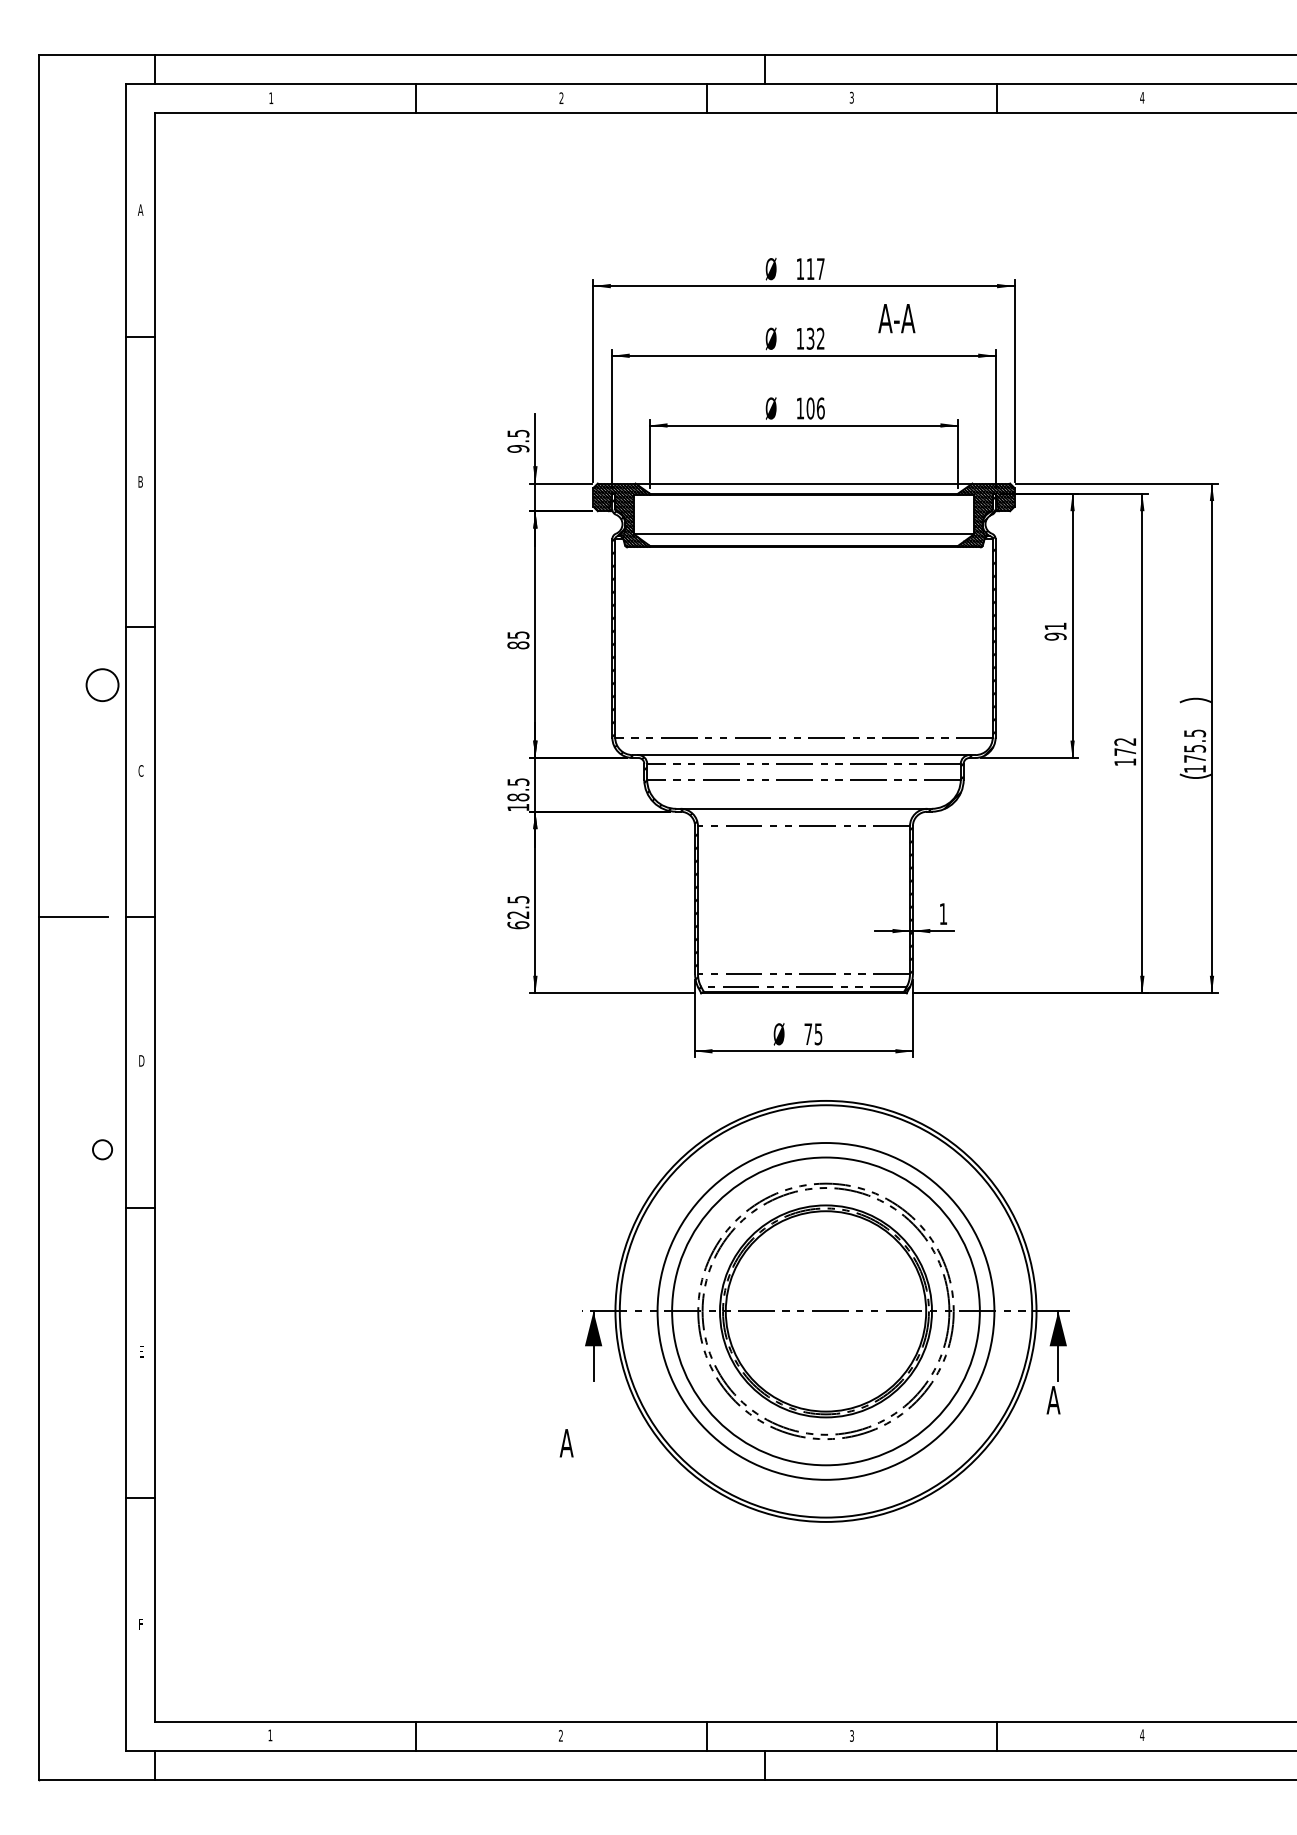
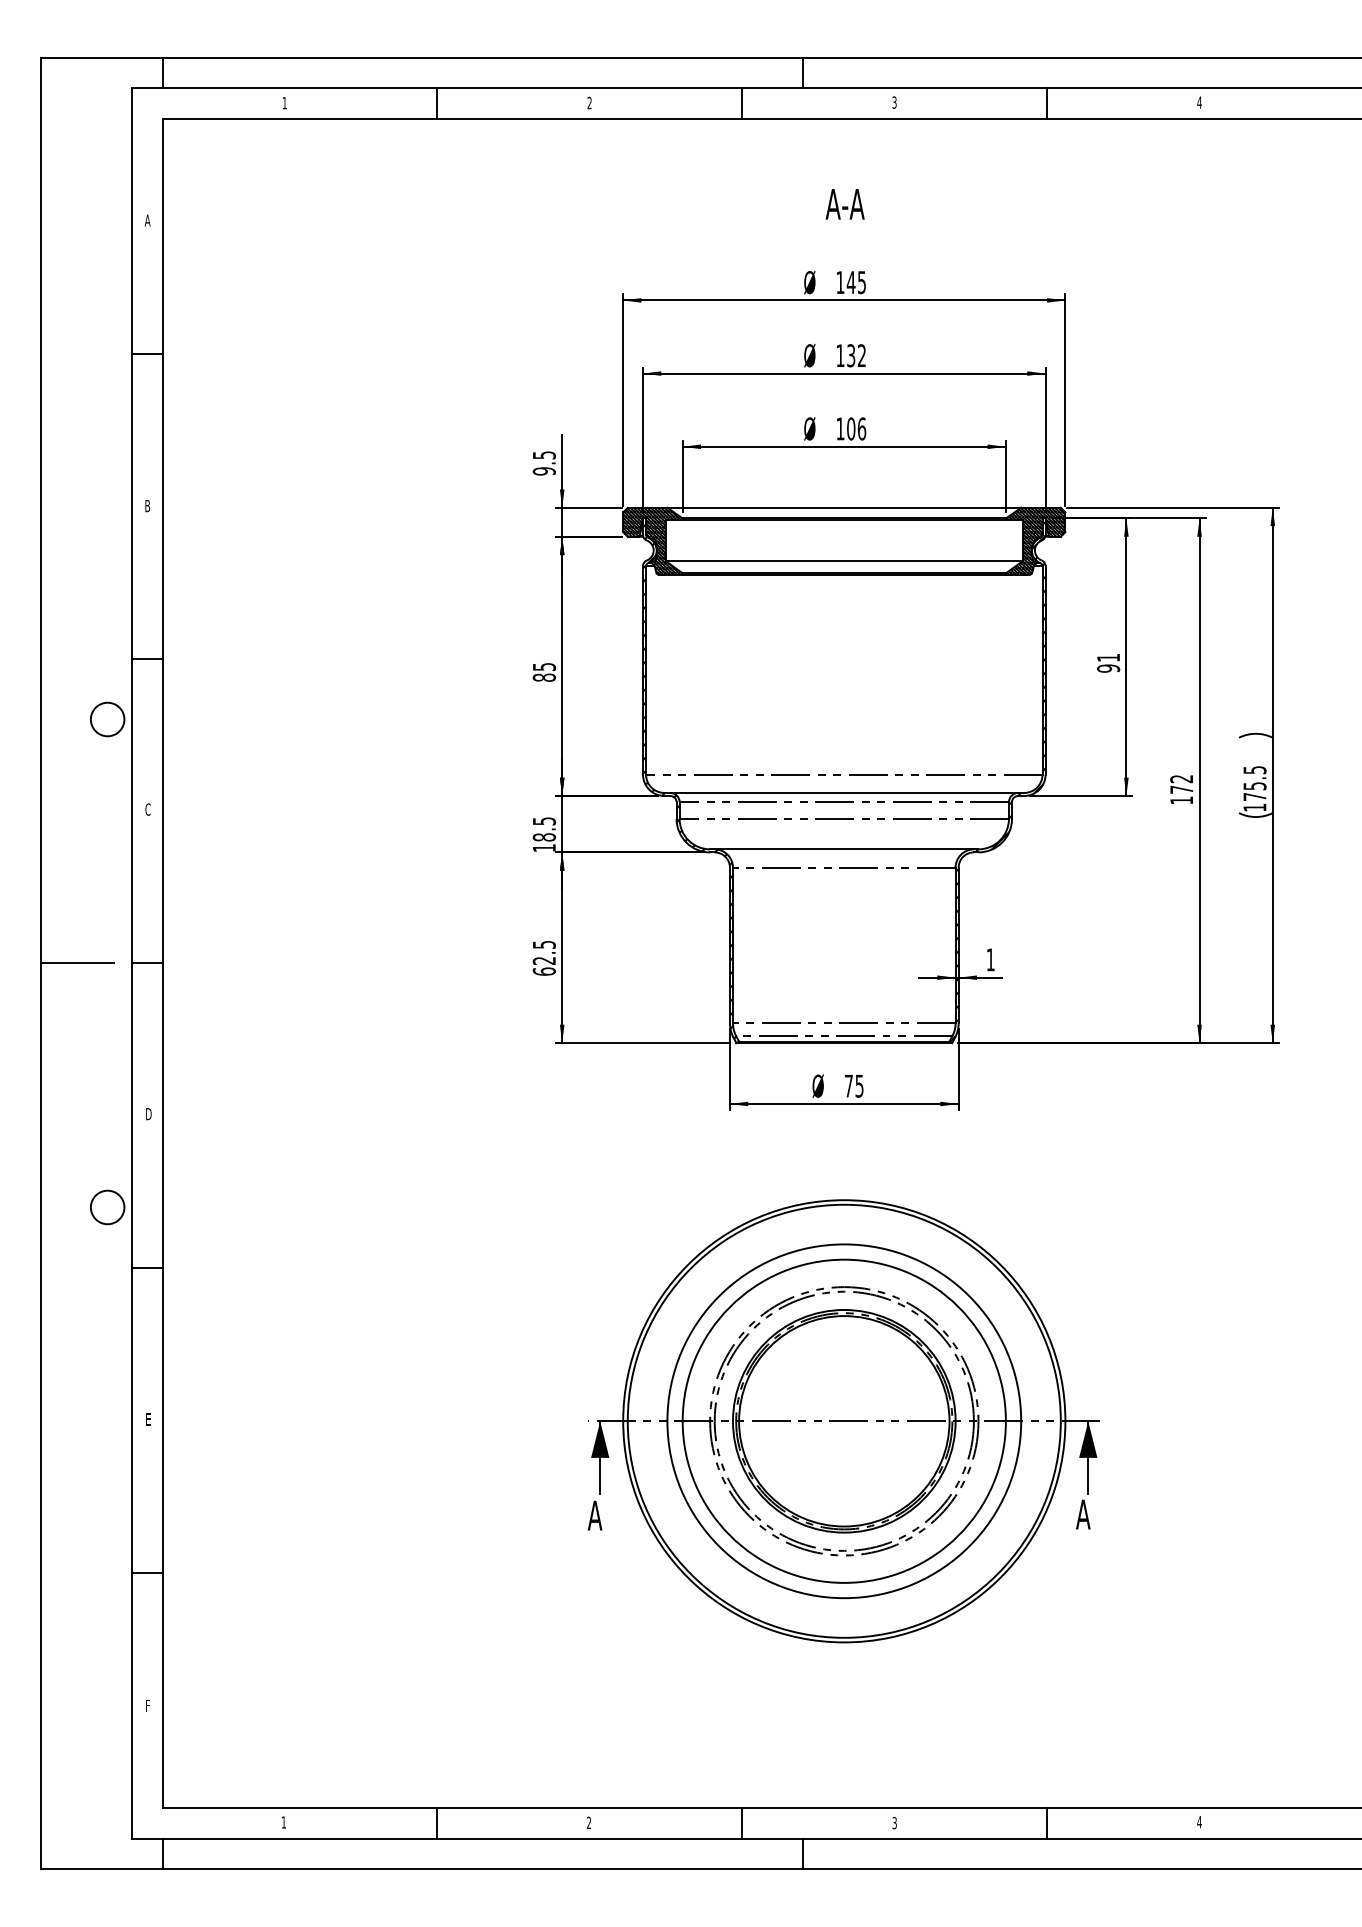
text: (815, 269) -> (856, 282), 117 -> 145
text: (896, 318) -> (844, 204), moved
circle: (102, 1149) -> (107, 1207), size x1.67
part: (825, 1311) -> (843, 1421), moved

